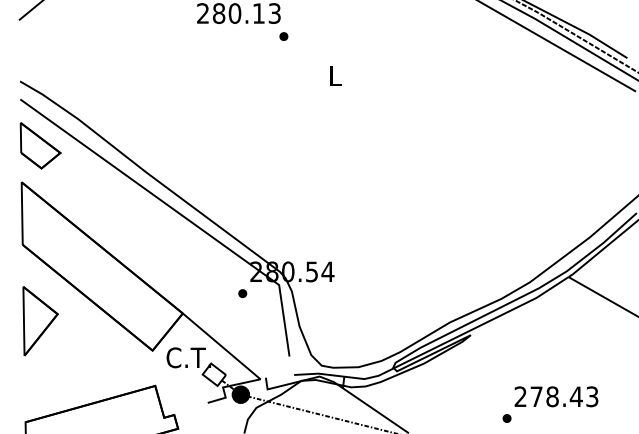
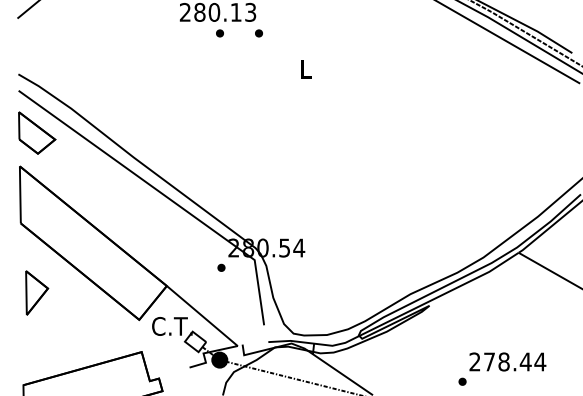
part: (240, 36) -> (219, 33), added
part: (39, 320) -> (36, 292), size x0.7
text: (592, 396) -> (540, 361), 278.43 -> 278.44

